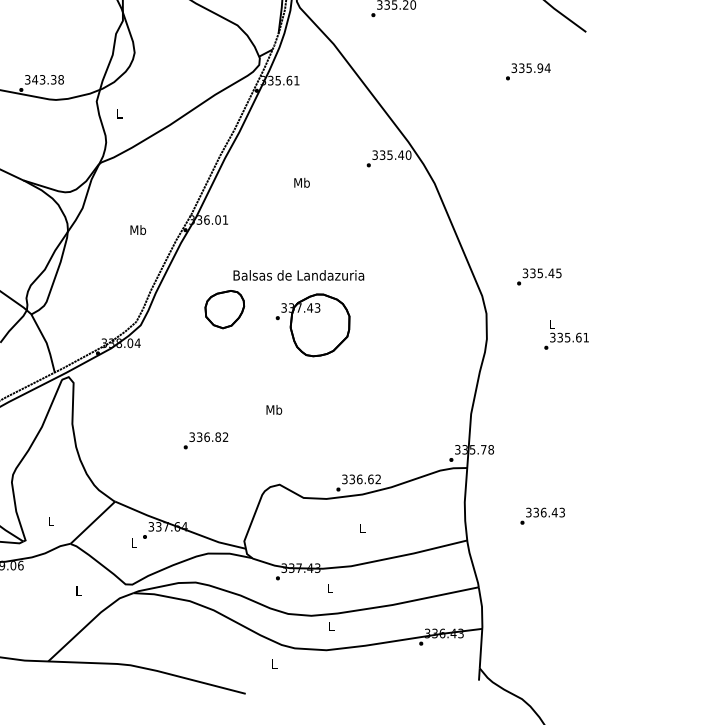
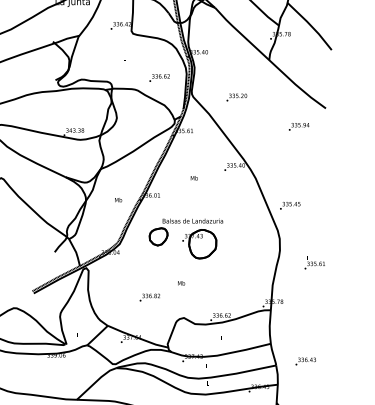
text: (539, 276) -> (290, 205), moved
text: (565, 334) -> (314, 262), moved
text: (542, 516) -> (305, 361), moved

